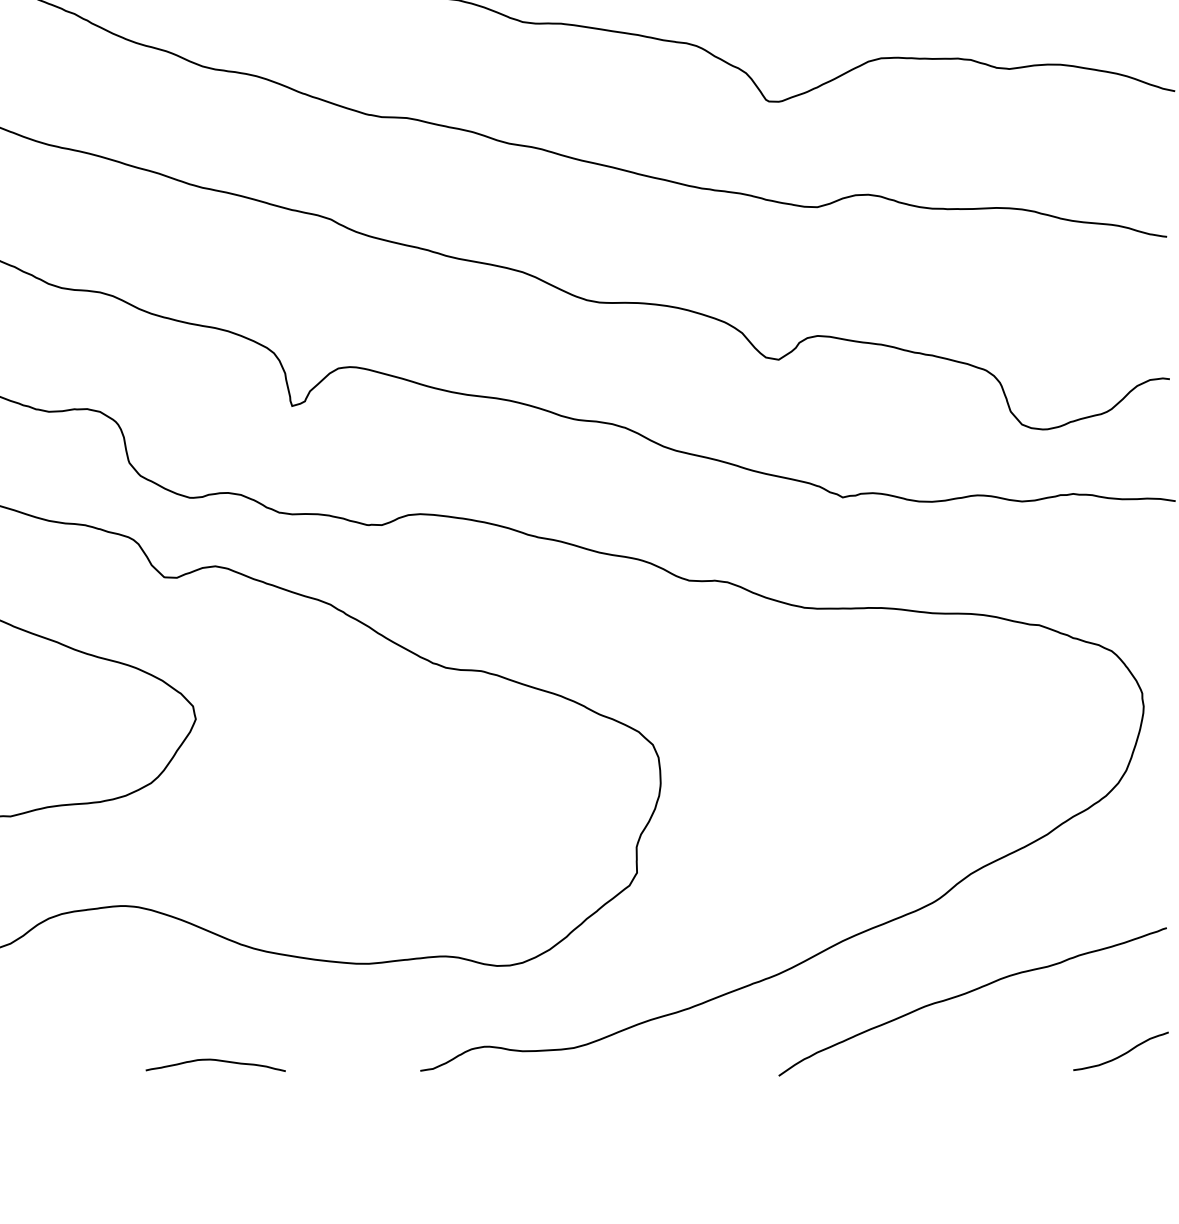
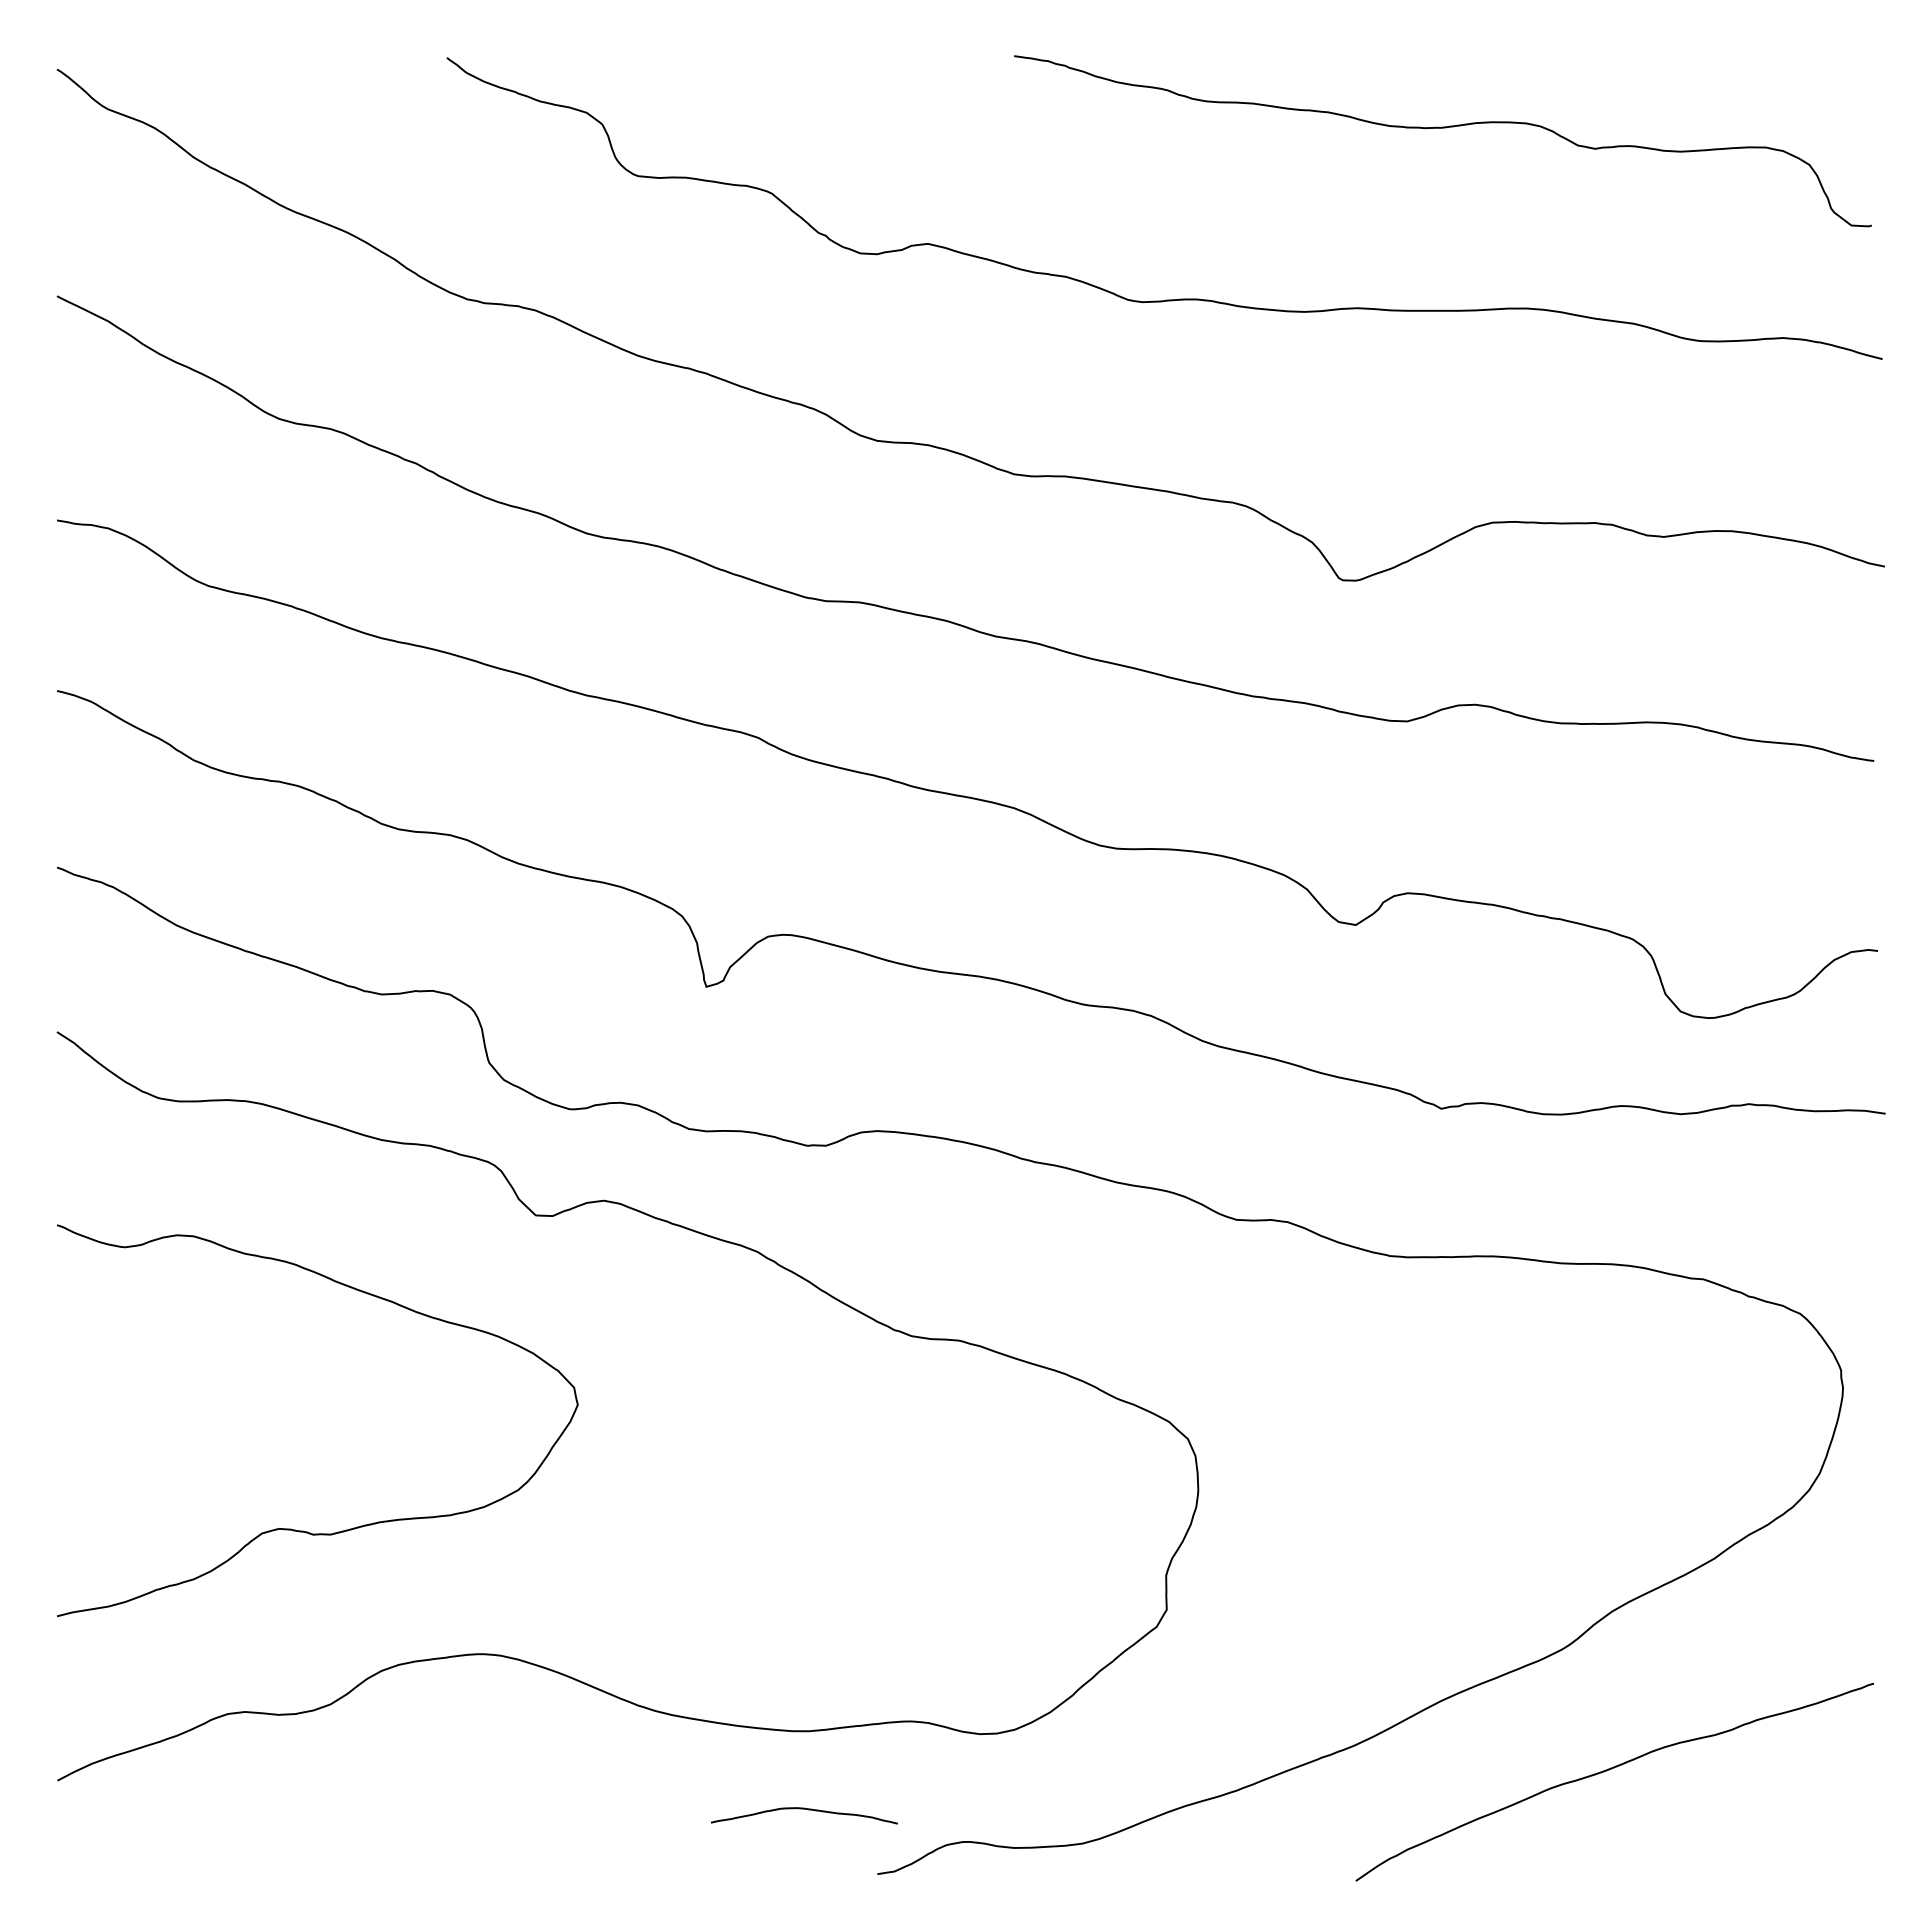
curve: (1121, 1054) -> (1813, 1852), removed
curve: (215, 1060) -> (804, 1809), moved

